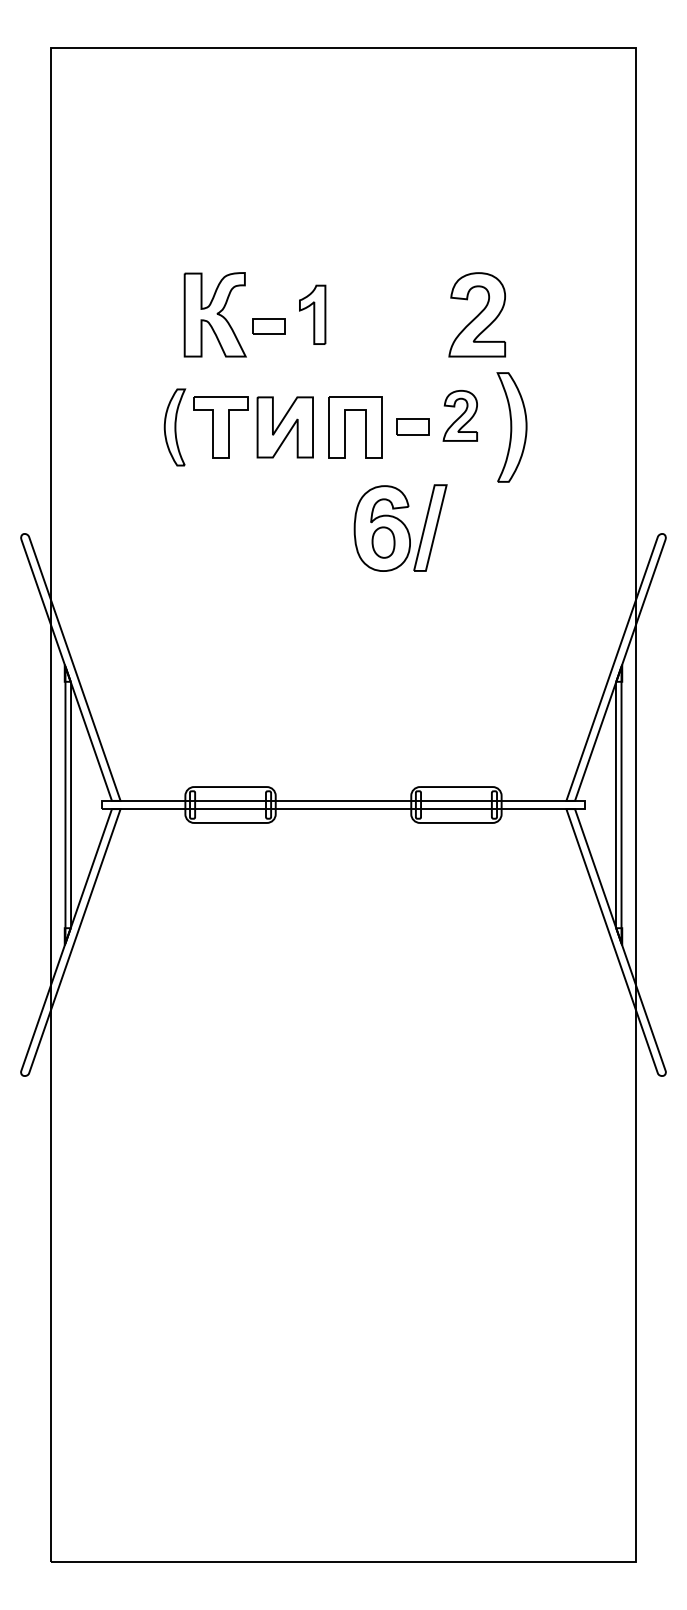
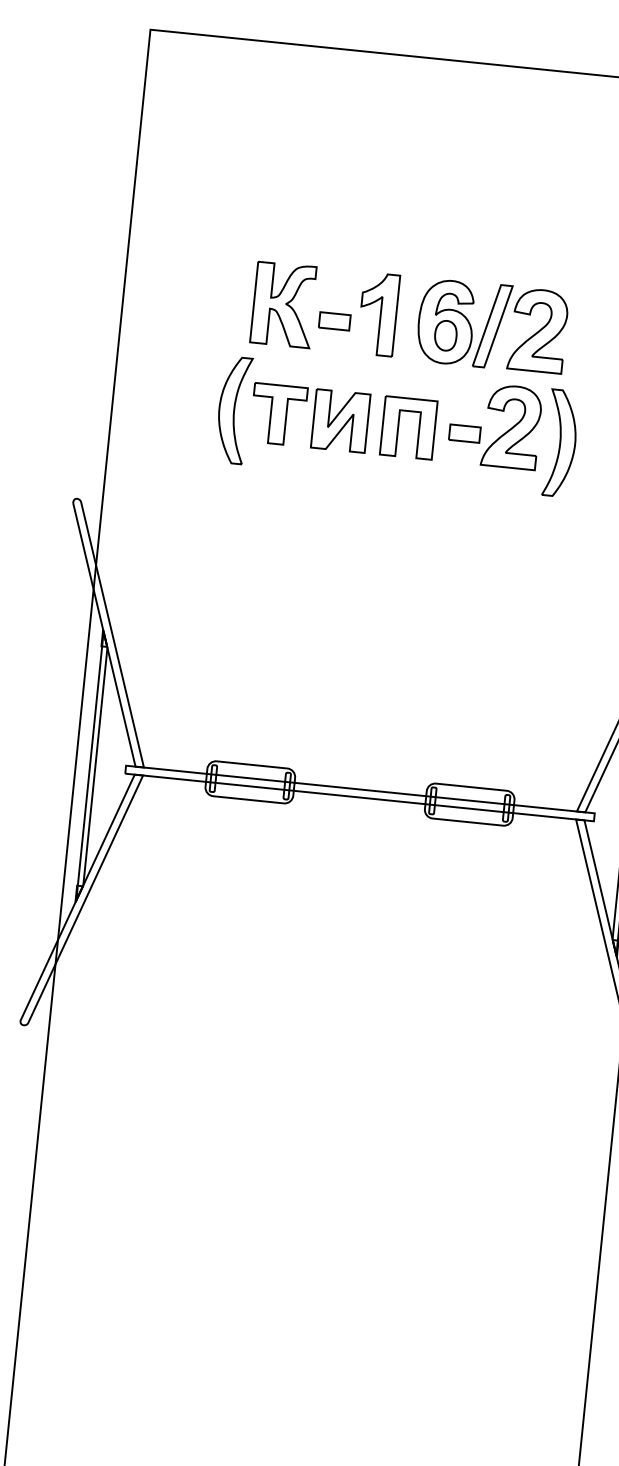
part: (312, 314) -> (378, 314), size x1.43
part: (460, 415) -> (512, 426), size x1.67
part: (174, 427) -> (233, 410), size x1.43
part: (400, 527) -> (463, 322), moved

